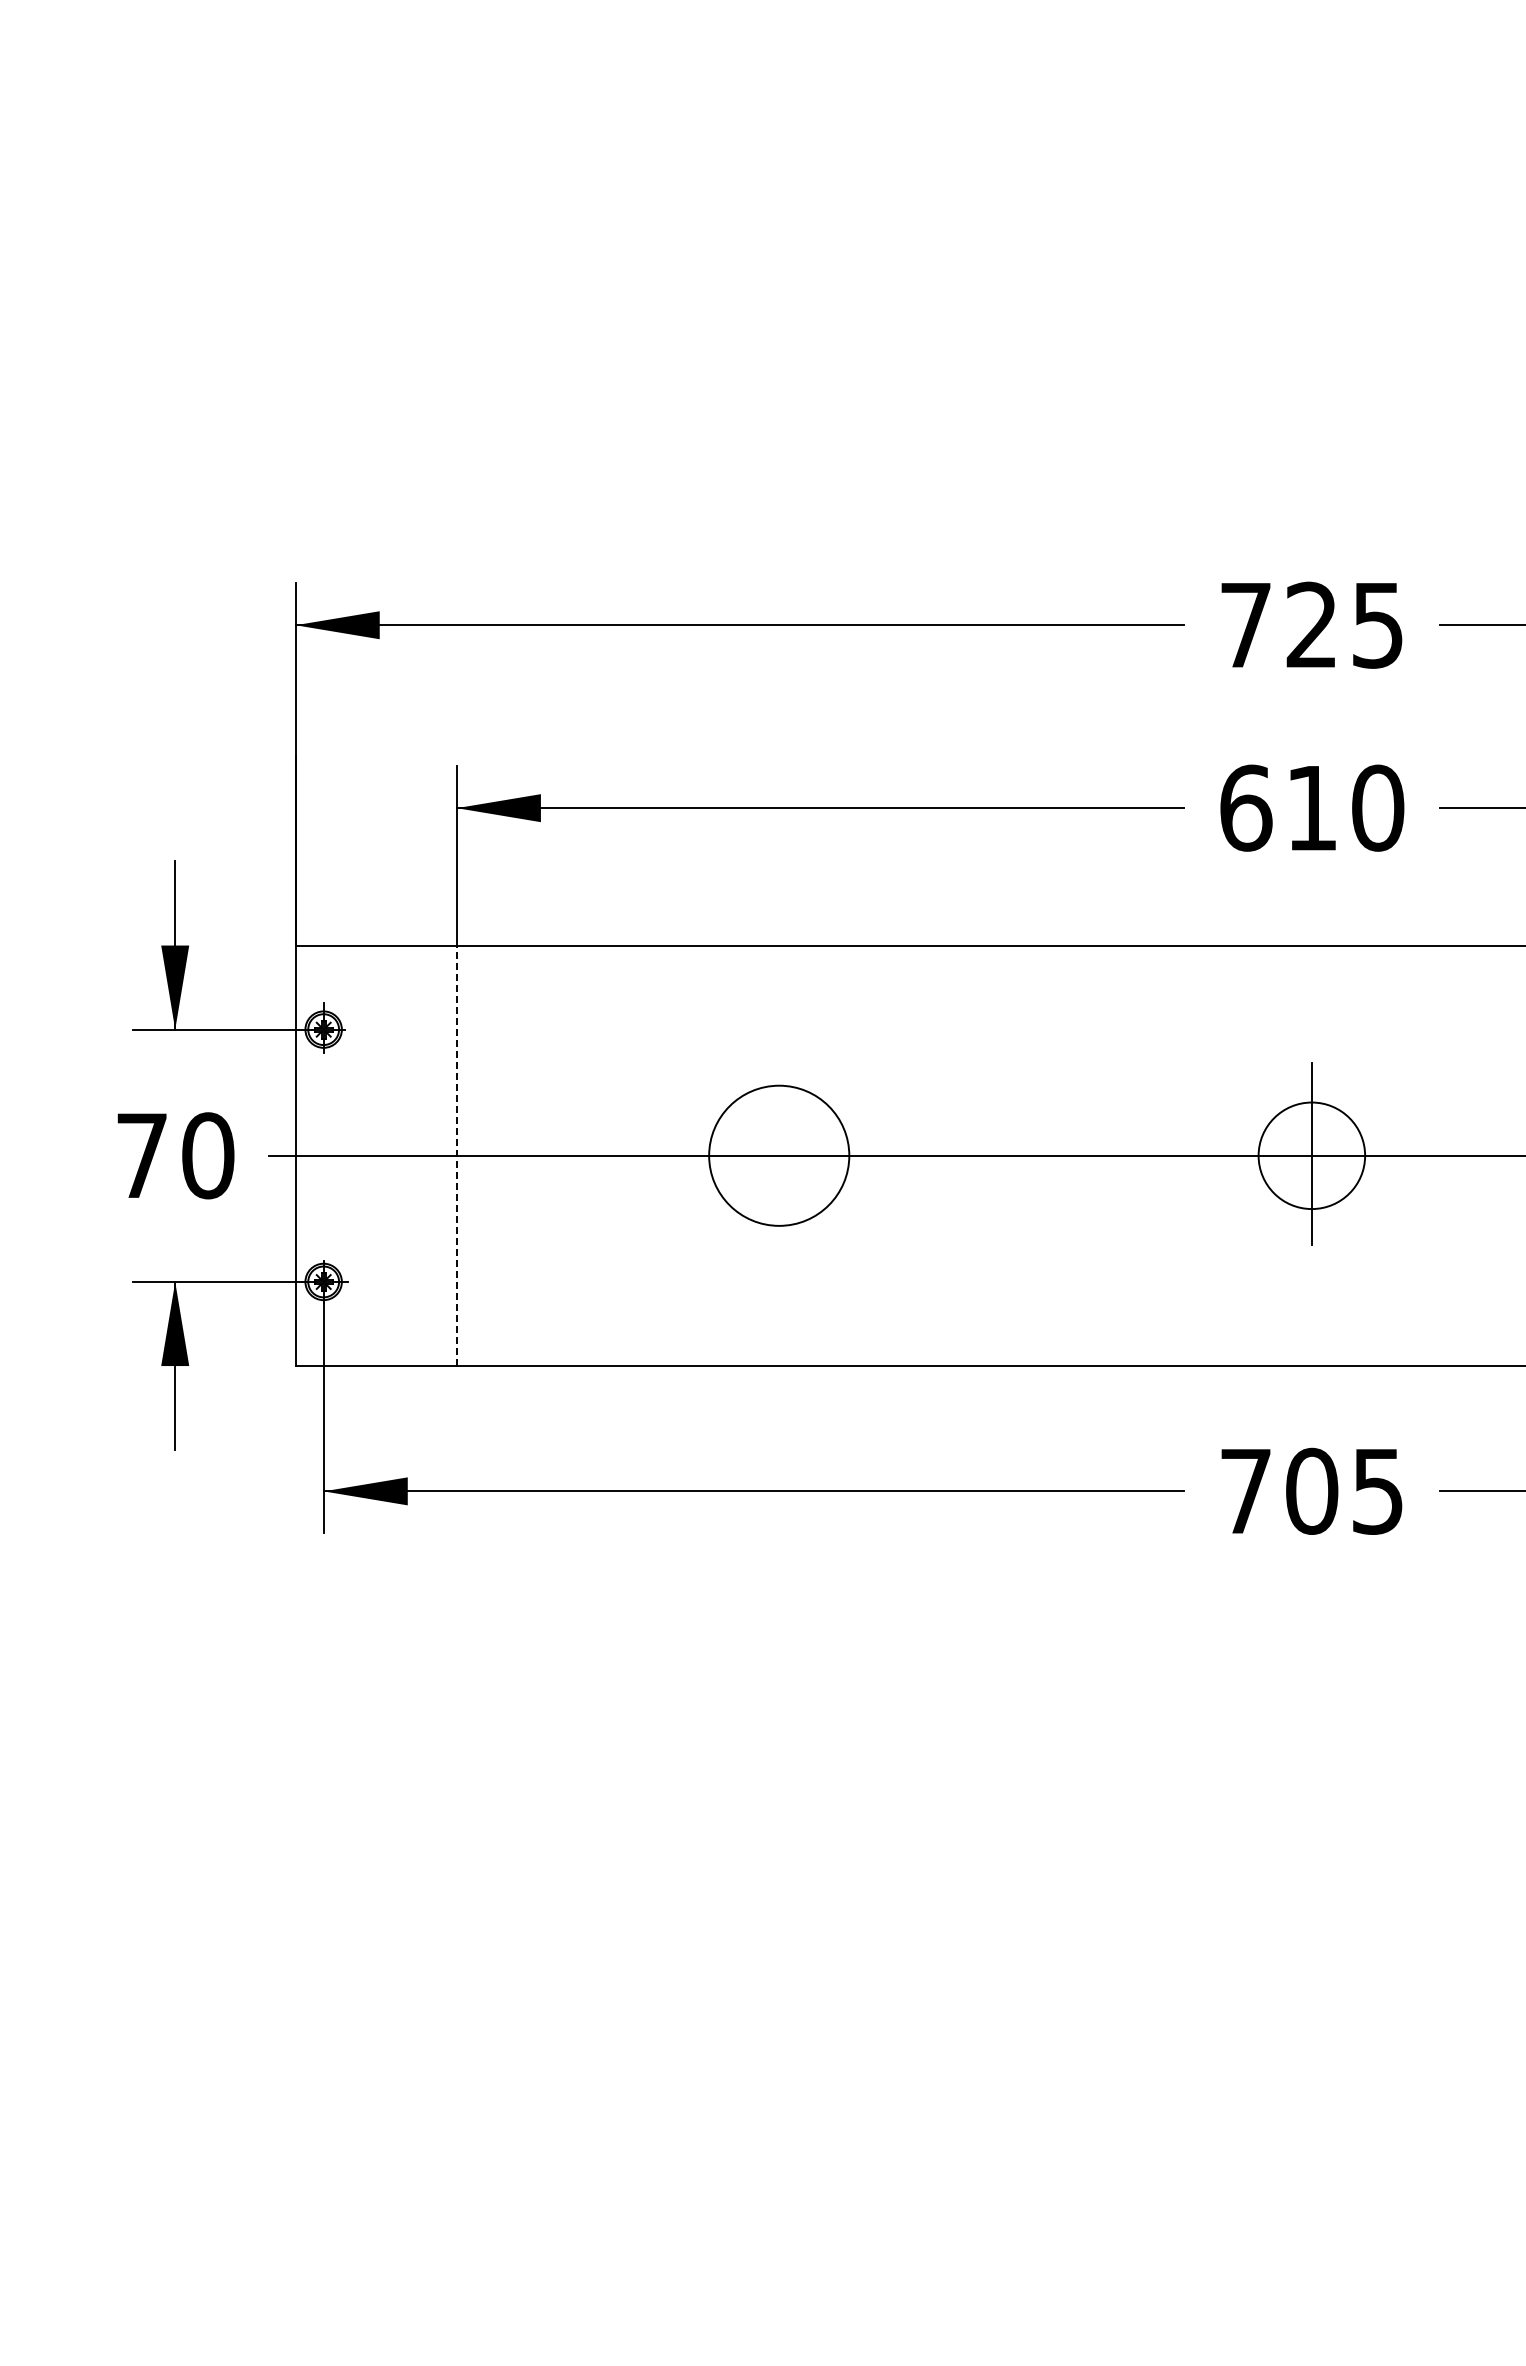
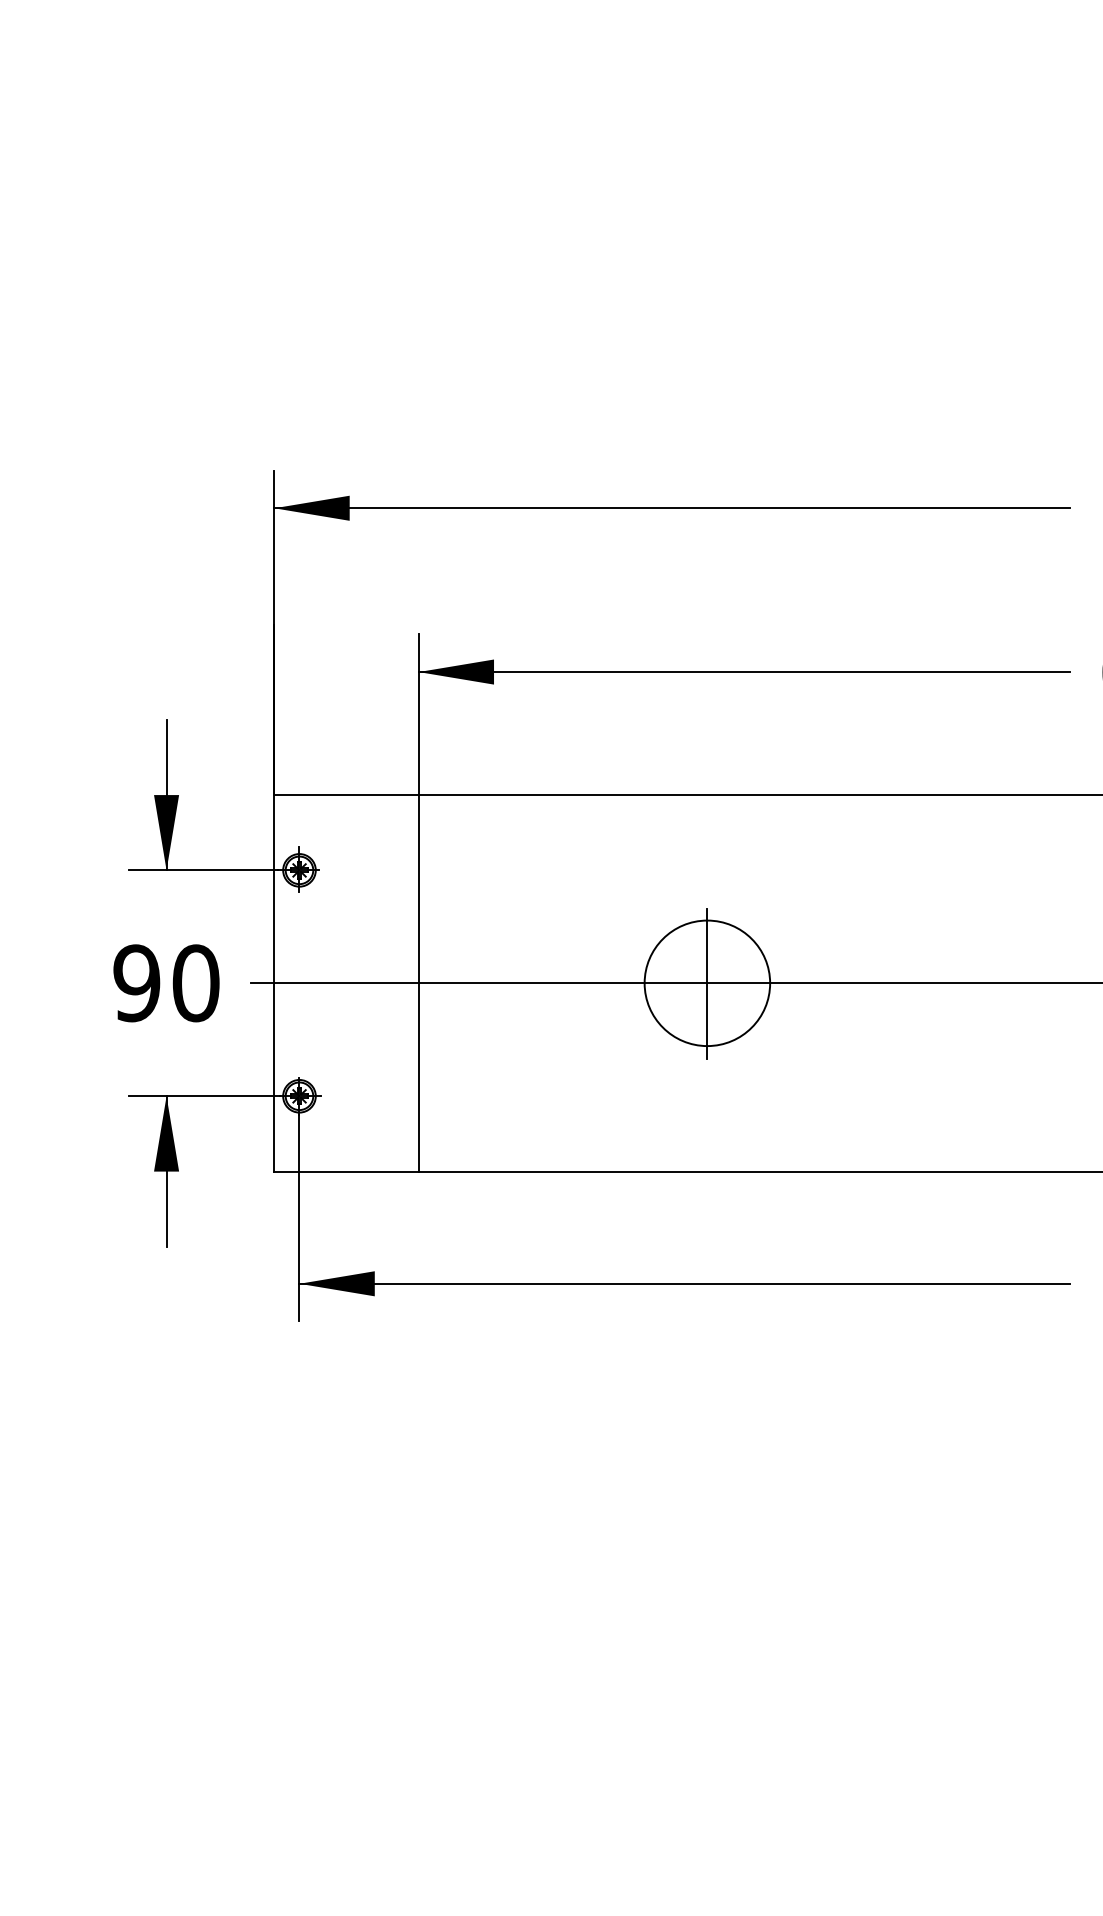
text: (142, 1155) -> (137, 983), 70 -> 90
line: (456, 1155) -> (418, 983), dashed -> solid
line: (779, 1156) -> (707, 983), added

